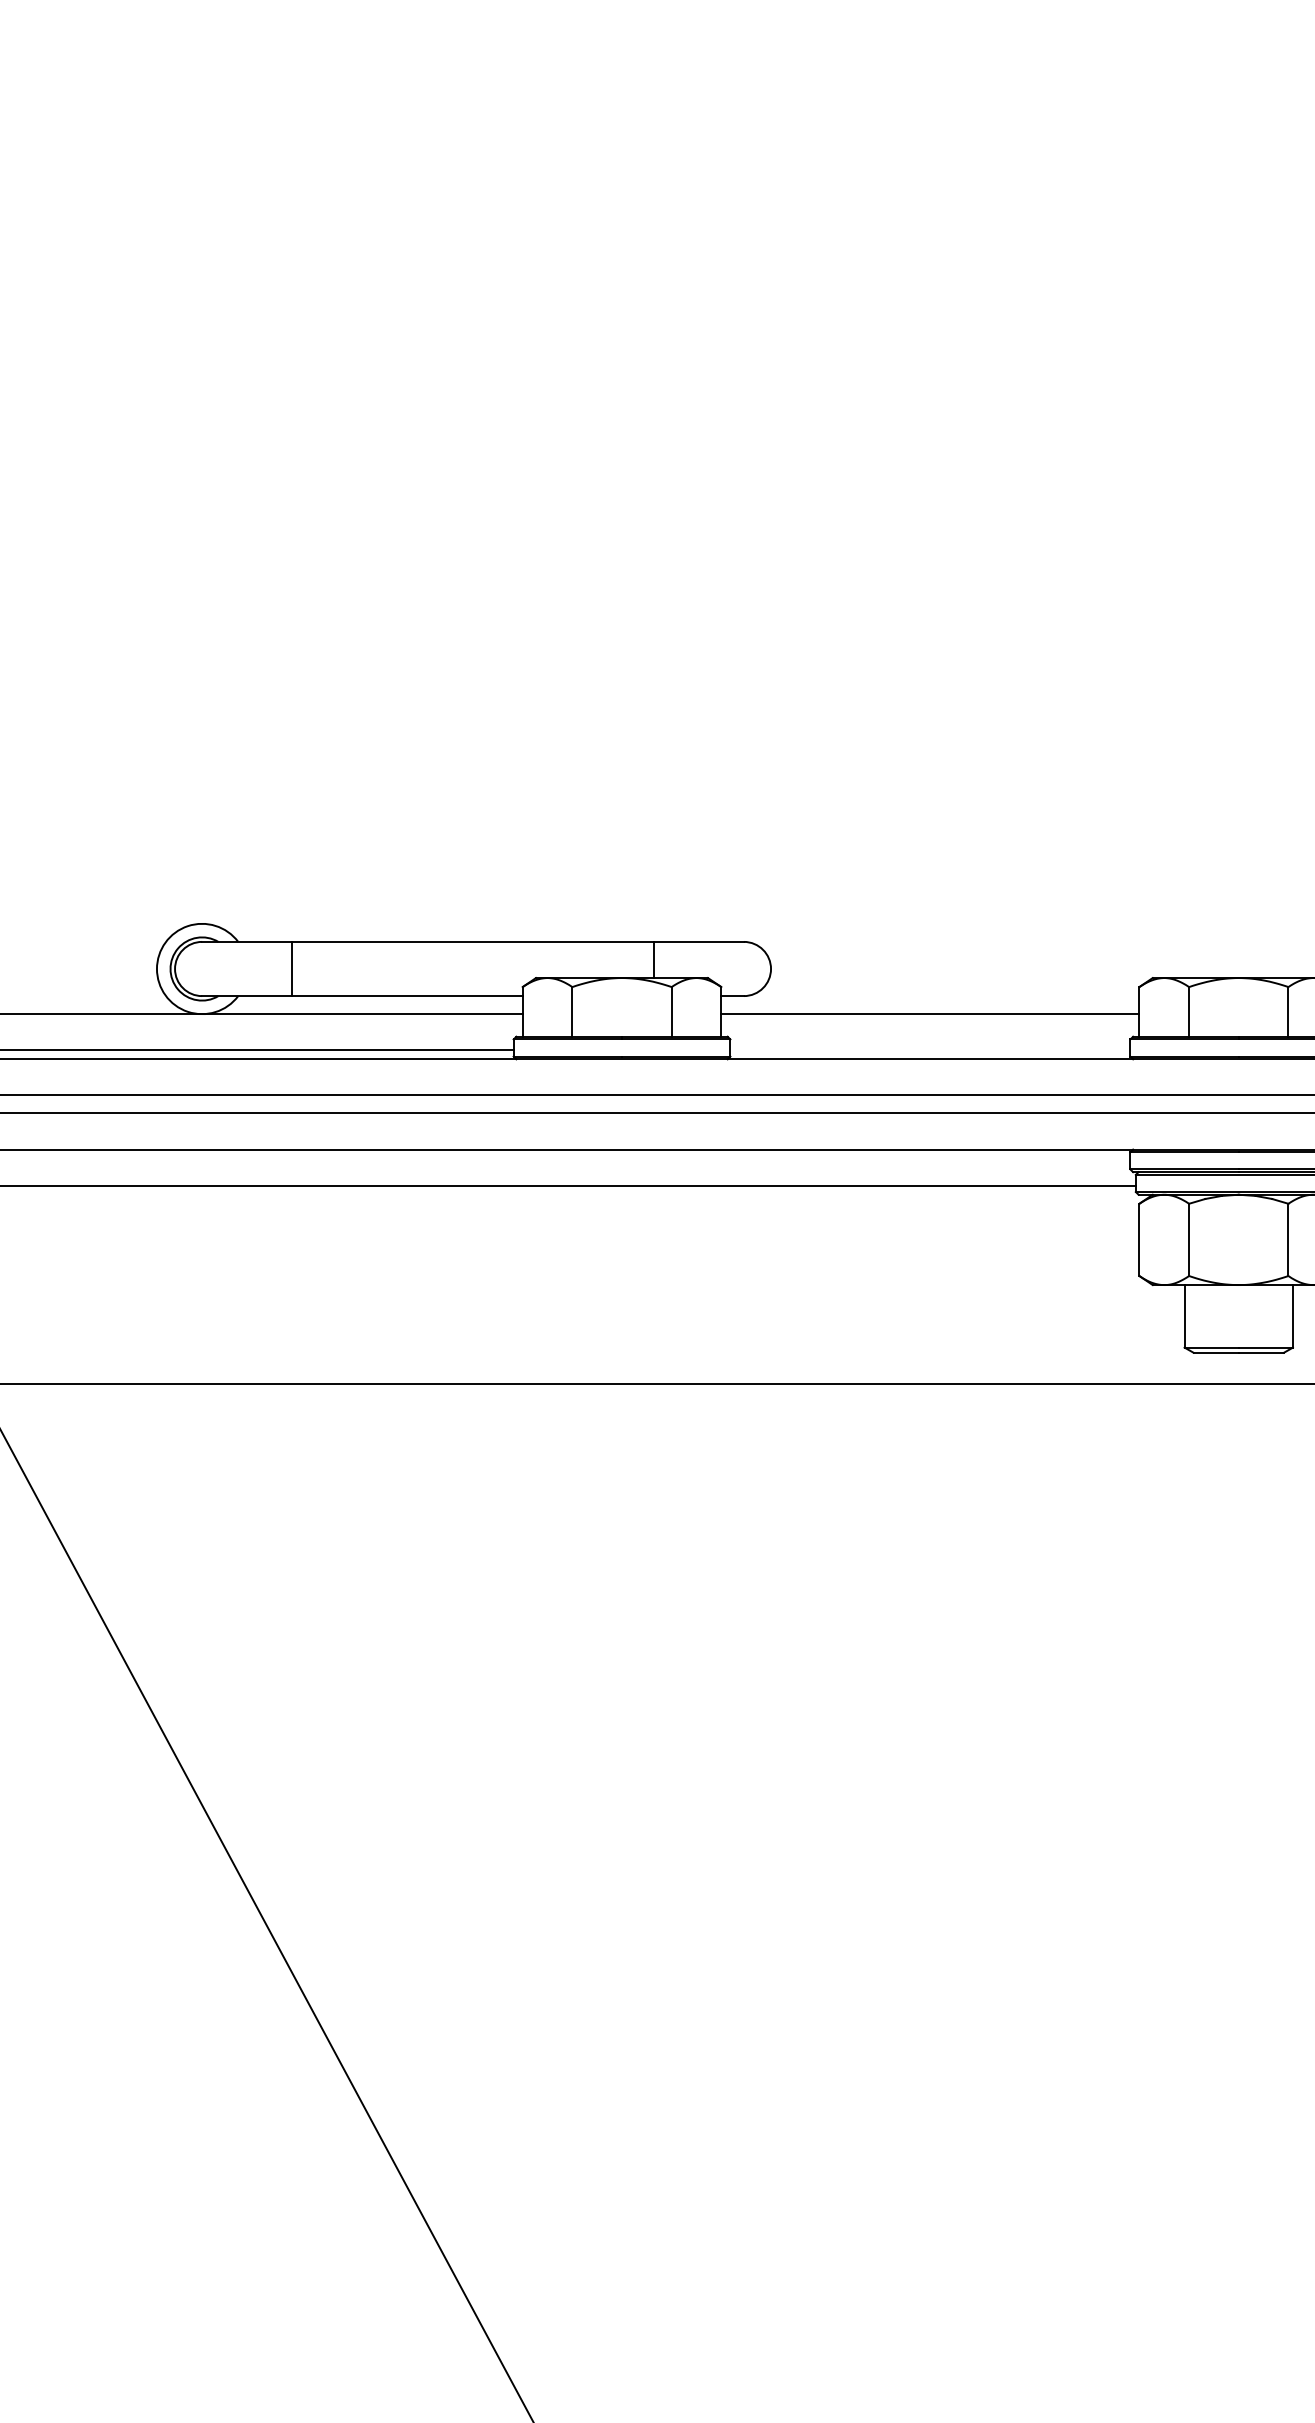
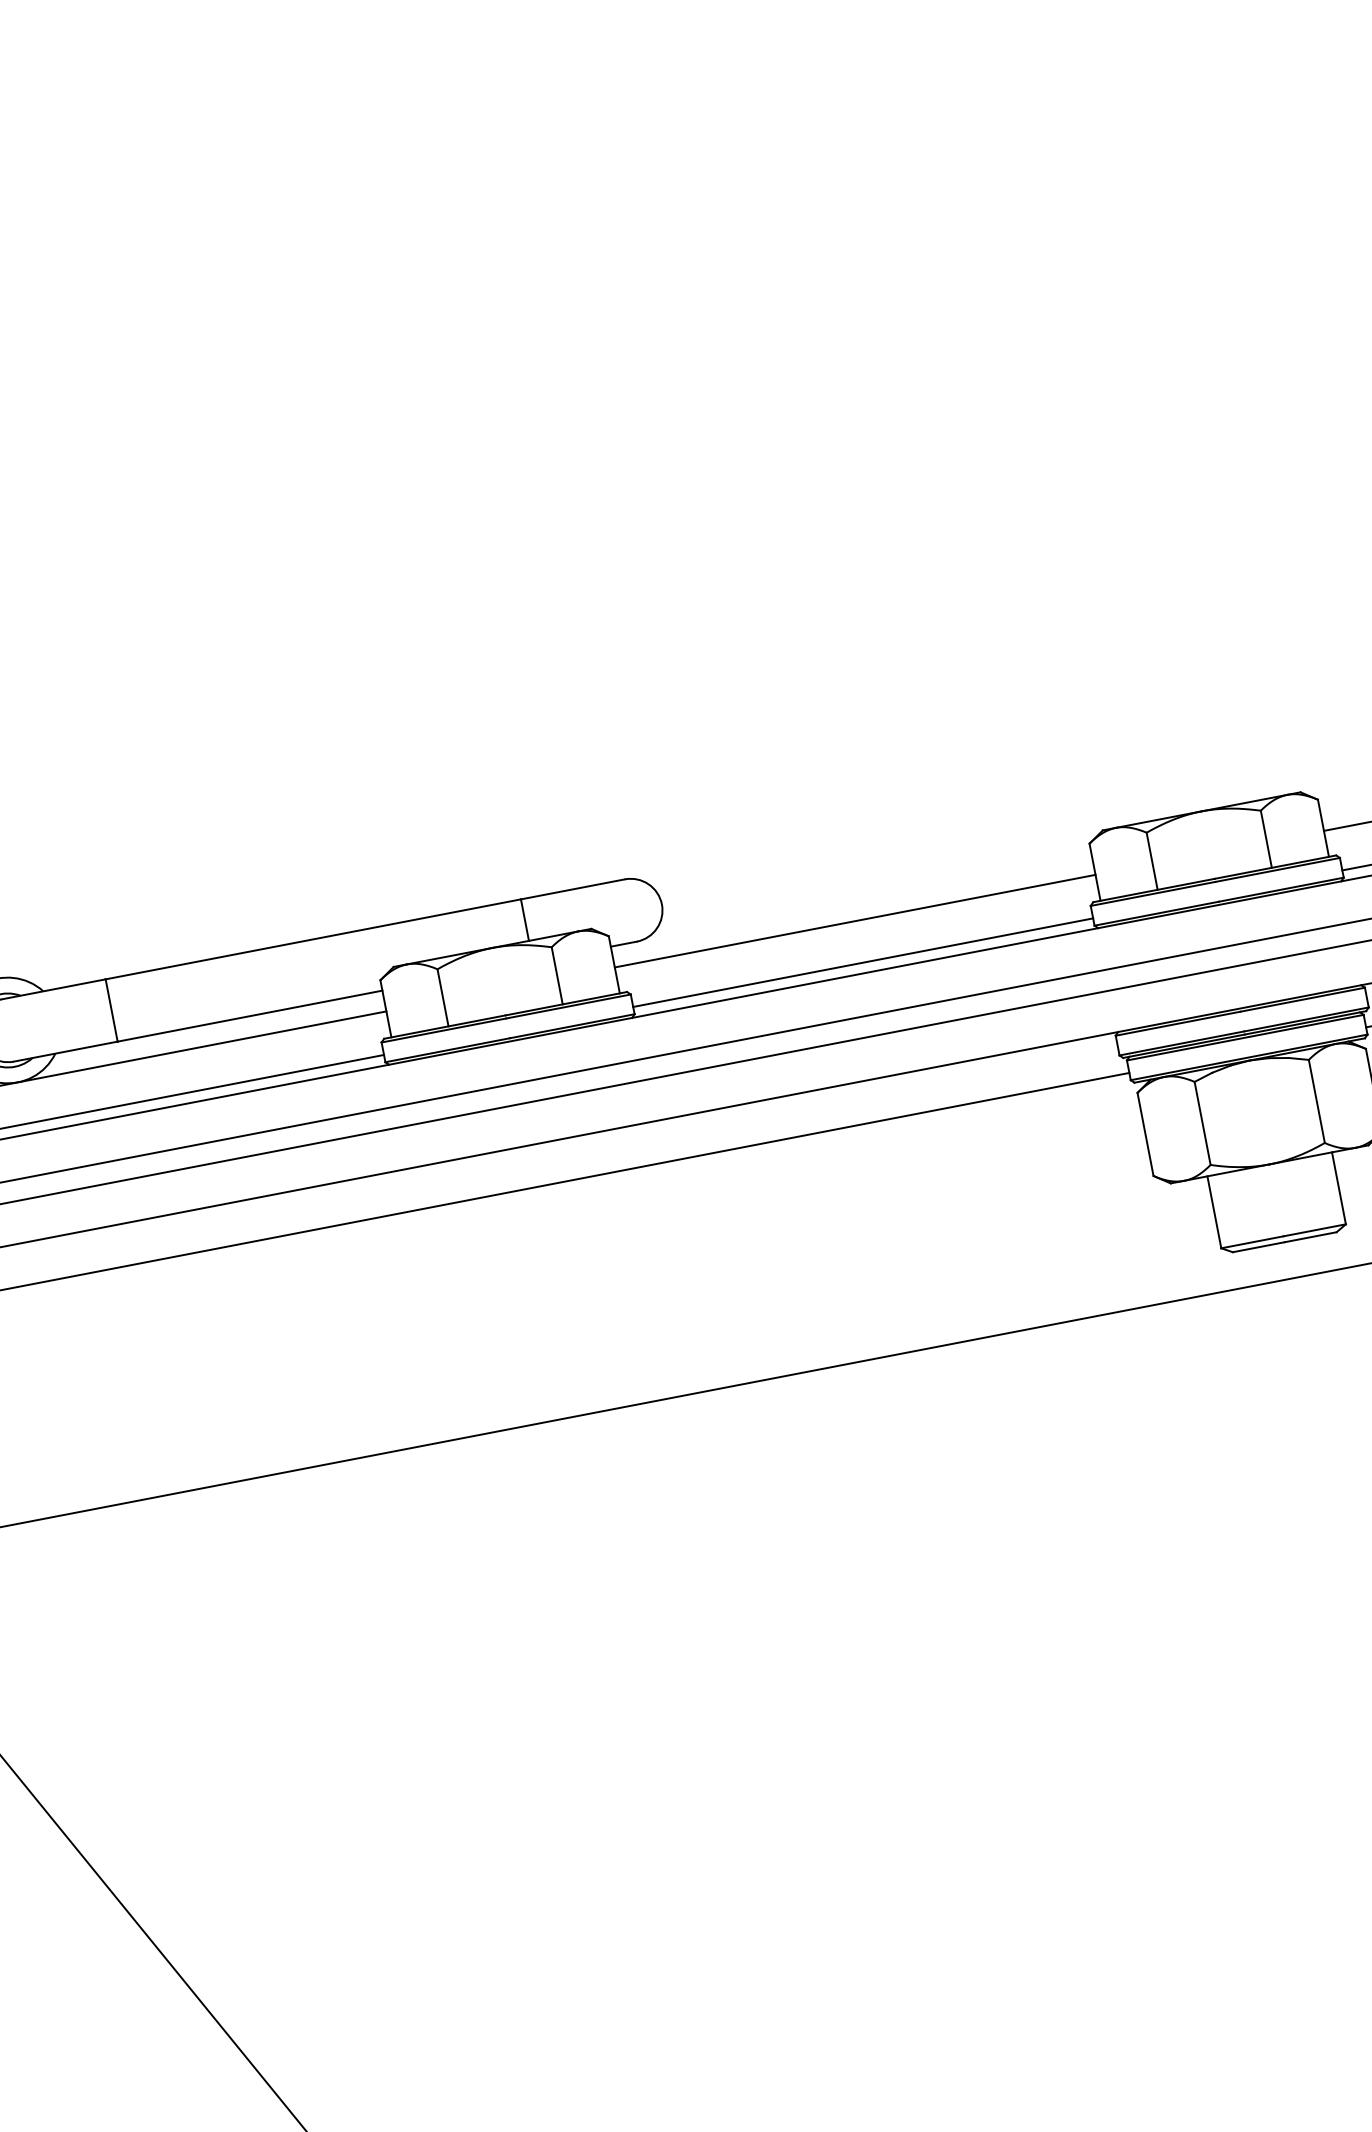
line: (930, 1050) -> (863, 962), added

